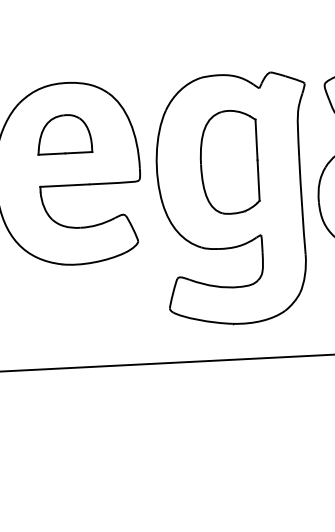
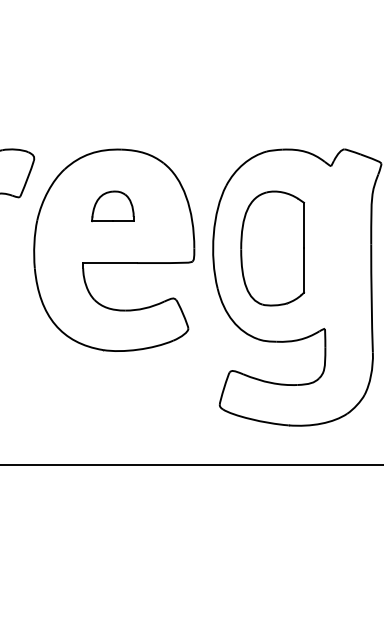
part: (64, 134) -> (112, 206), size x0.7
part: (229, 162) -> (272, 248), moved

